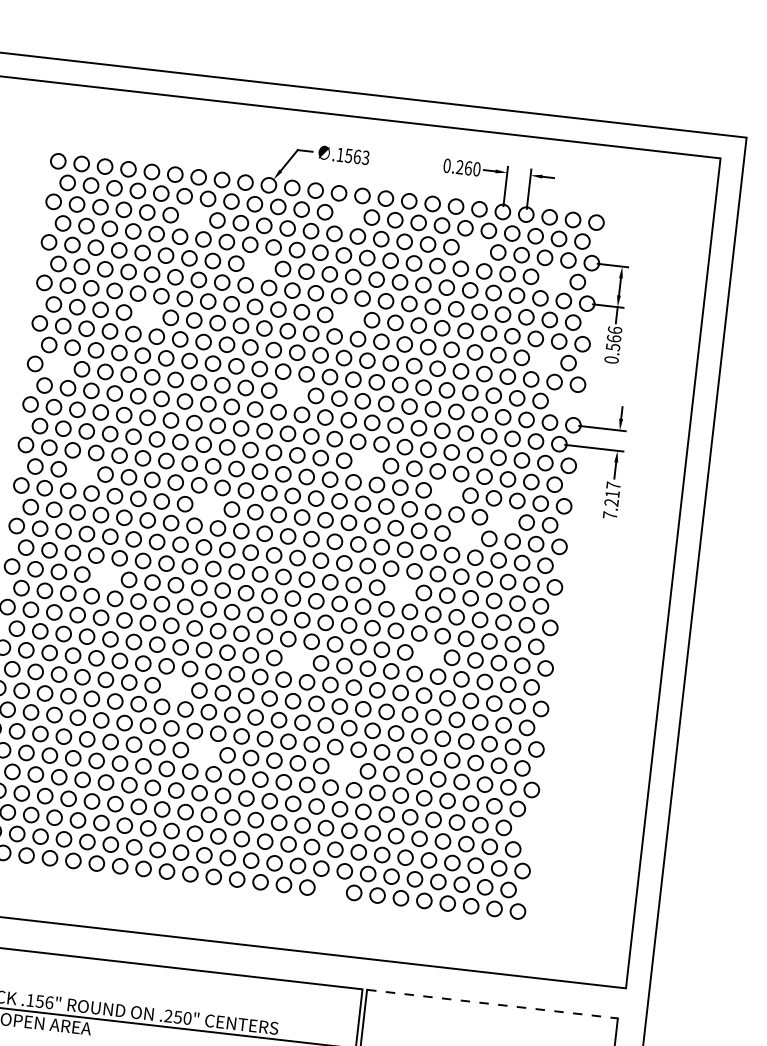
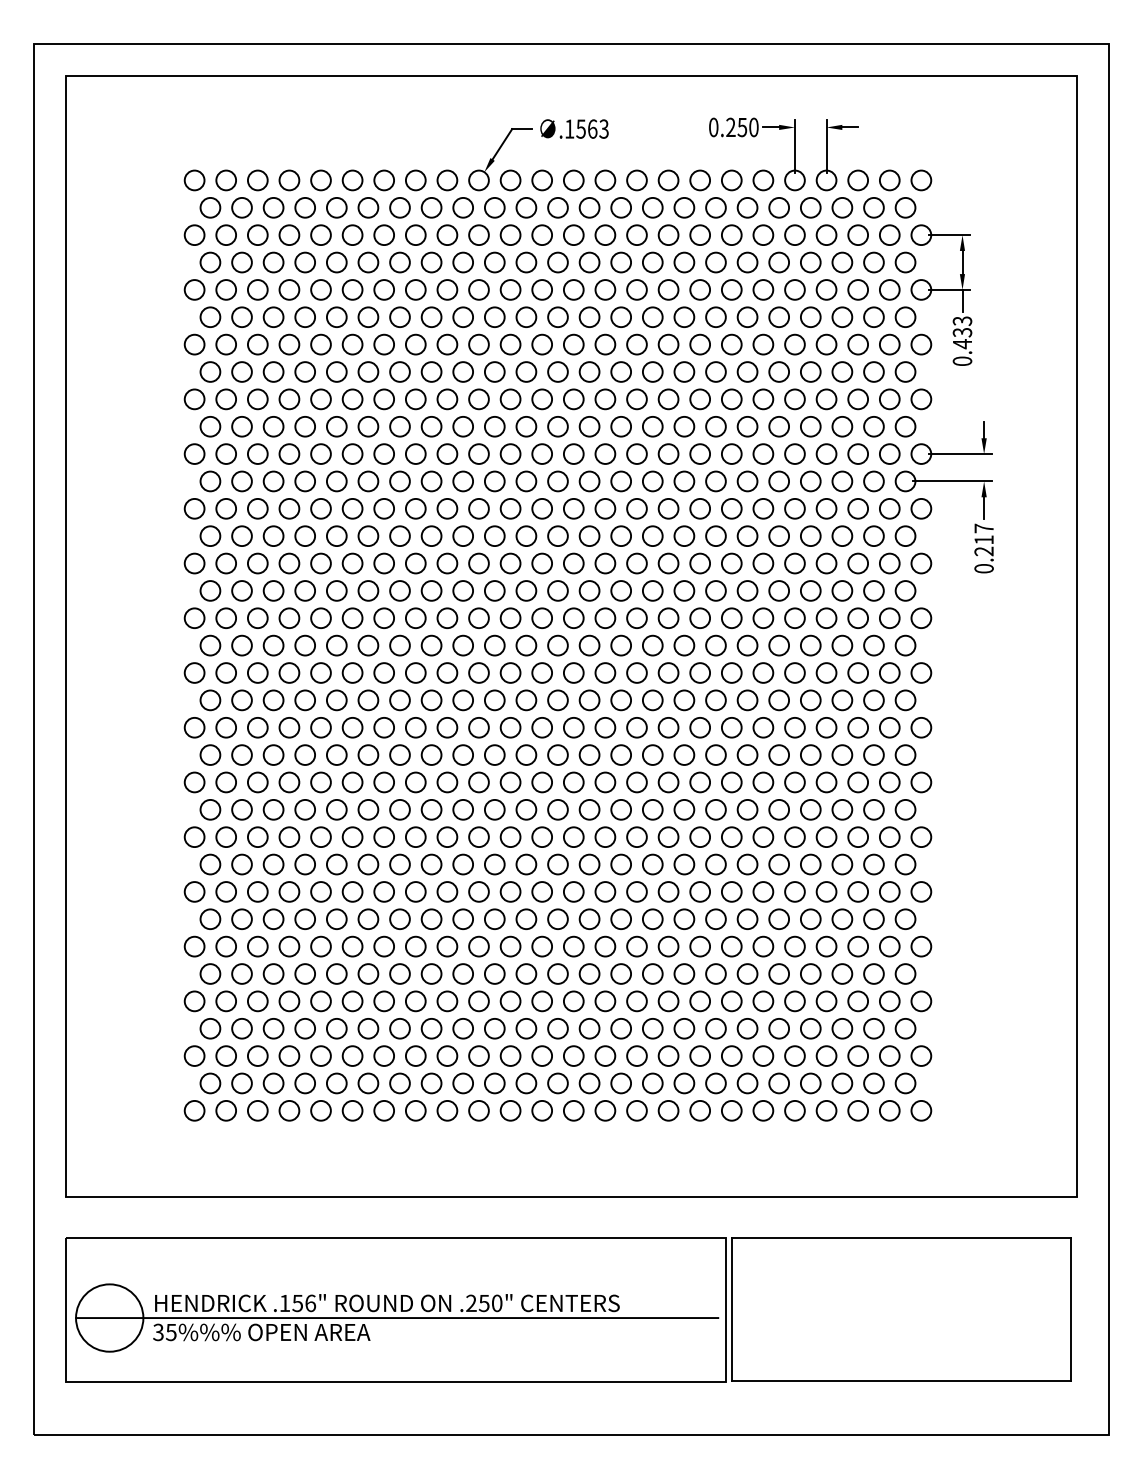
text: (468, 168) -> (742, 127), 0.260 -> 0.250
circle: (348, 214) -> (589, 207), added
circle: (193, 217) -> (383, 234), added
circle: (474, 249) -> (763, 234), added
circle: (259, 266) -> (478, 289), added
circle: (554, 279) -> (873, 262), added
circle: (147, 314) -> (336, 371), added
circle: (348, 317) -> (605, 344), added
text: (614, 338) -> (962, 332), 0.566 -> 0.433
circle: (544, 360) -> (873, 371), added
circle: (58, 366) -> (225, 453), added
circle: (292, 392) -> (541, 453), added
circle: (563, 403) -> (905, 426), added
circle: (367, 462) -> (652, 535), added
circle: (82, 471) -> (273, 590), added
circle: (447, 492) -> (763, 563), added
circle: (208, 506) -> (447, 617), added
text: (609, 515) -> (983, 568), 7.217 -> 0.217
circle: (503, 519) -> (842, 590), added
circle: (465, 535) -> (794, 617), added
circle: (105, 577) -> (320, 727), added
circle: (400, 590) -> (715, 700), added
circle: (428, 655) -> (763, 782), added
circle: (297, 660) -> (589, 809), added
circle: (175, 687) -> (431, 864), added
circle: (203, 752) -> (478, 946), added
circle: (344, 768) -> (668, 946), added
circle: (527, 830) -> (921, 1001), added
circle: (330, 890) -> (668, 1110), added
line: (492, 1004) -> (901, 1238), dashed -> solid

